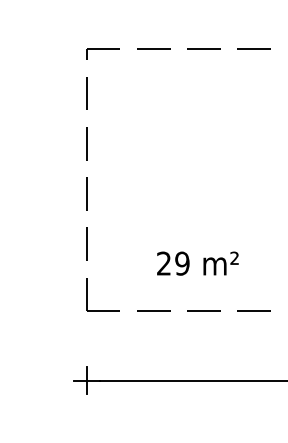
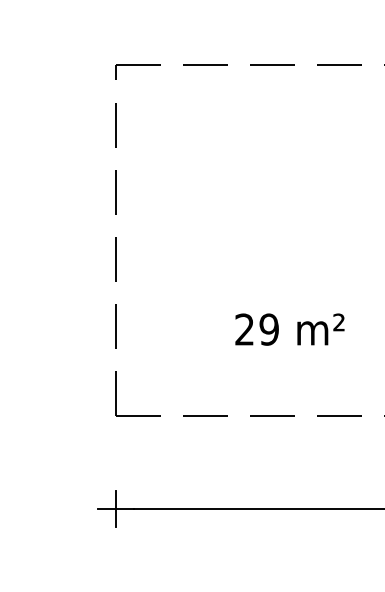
text: (197, 263) -> (289, 329), moved

